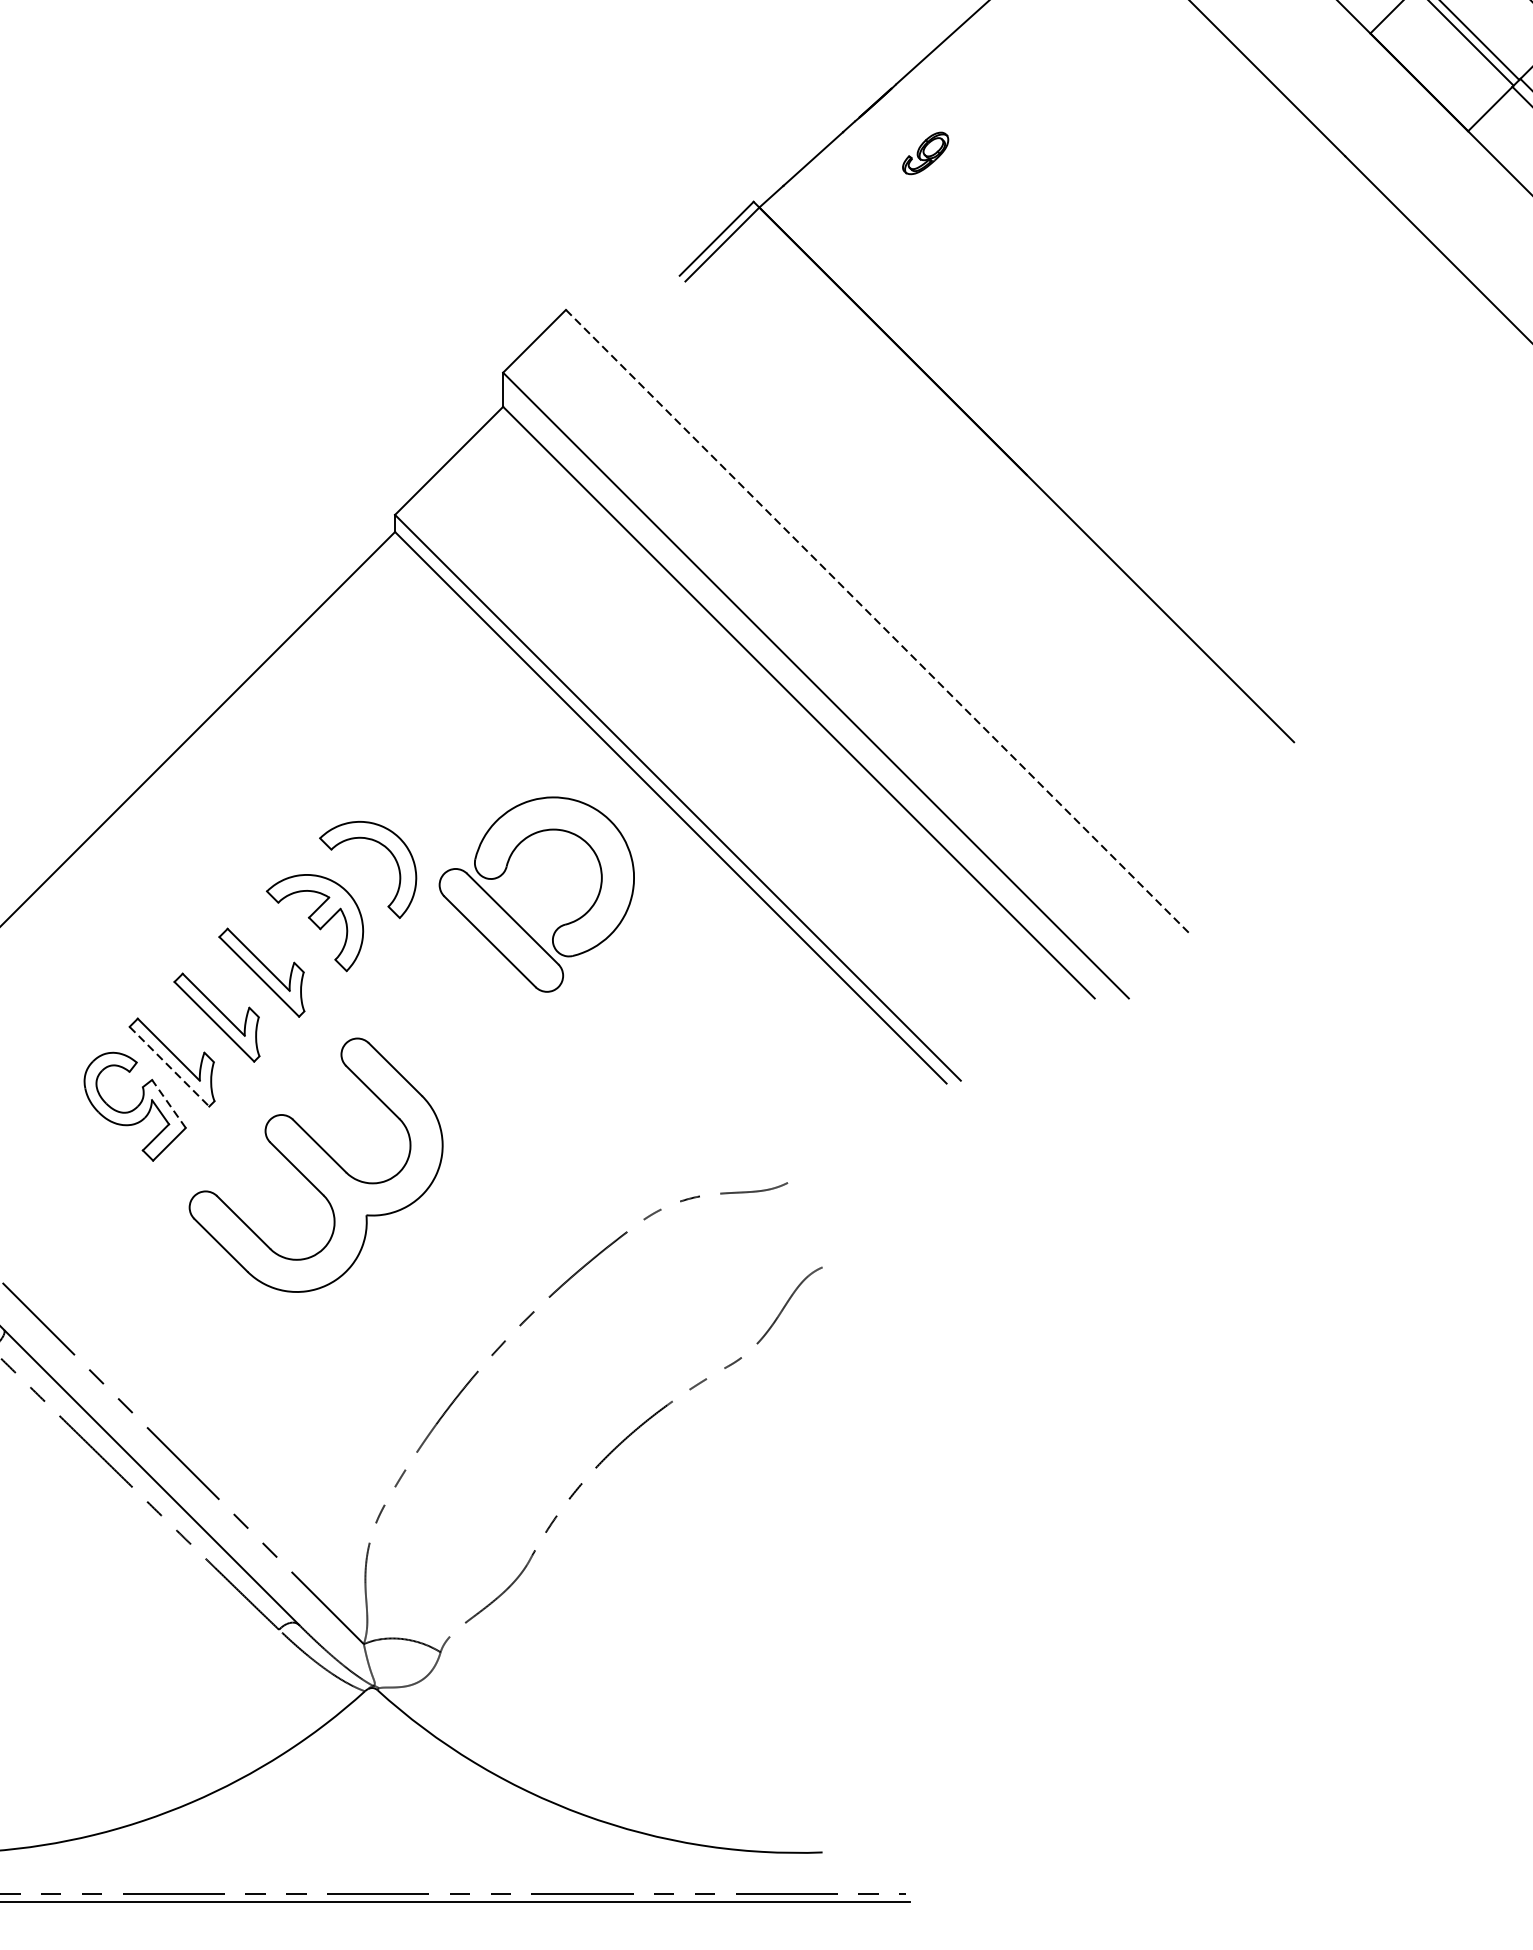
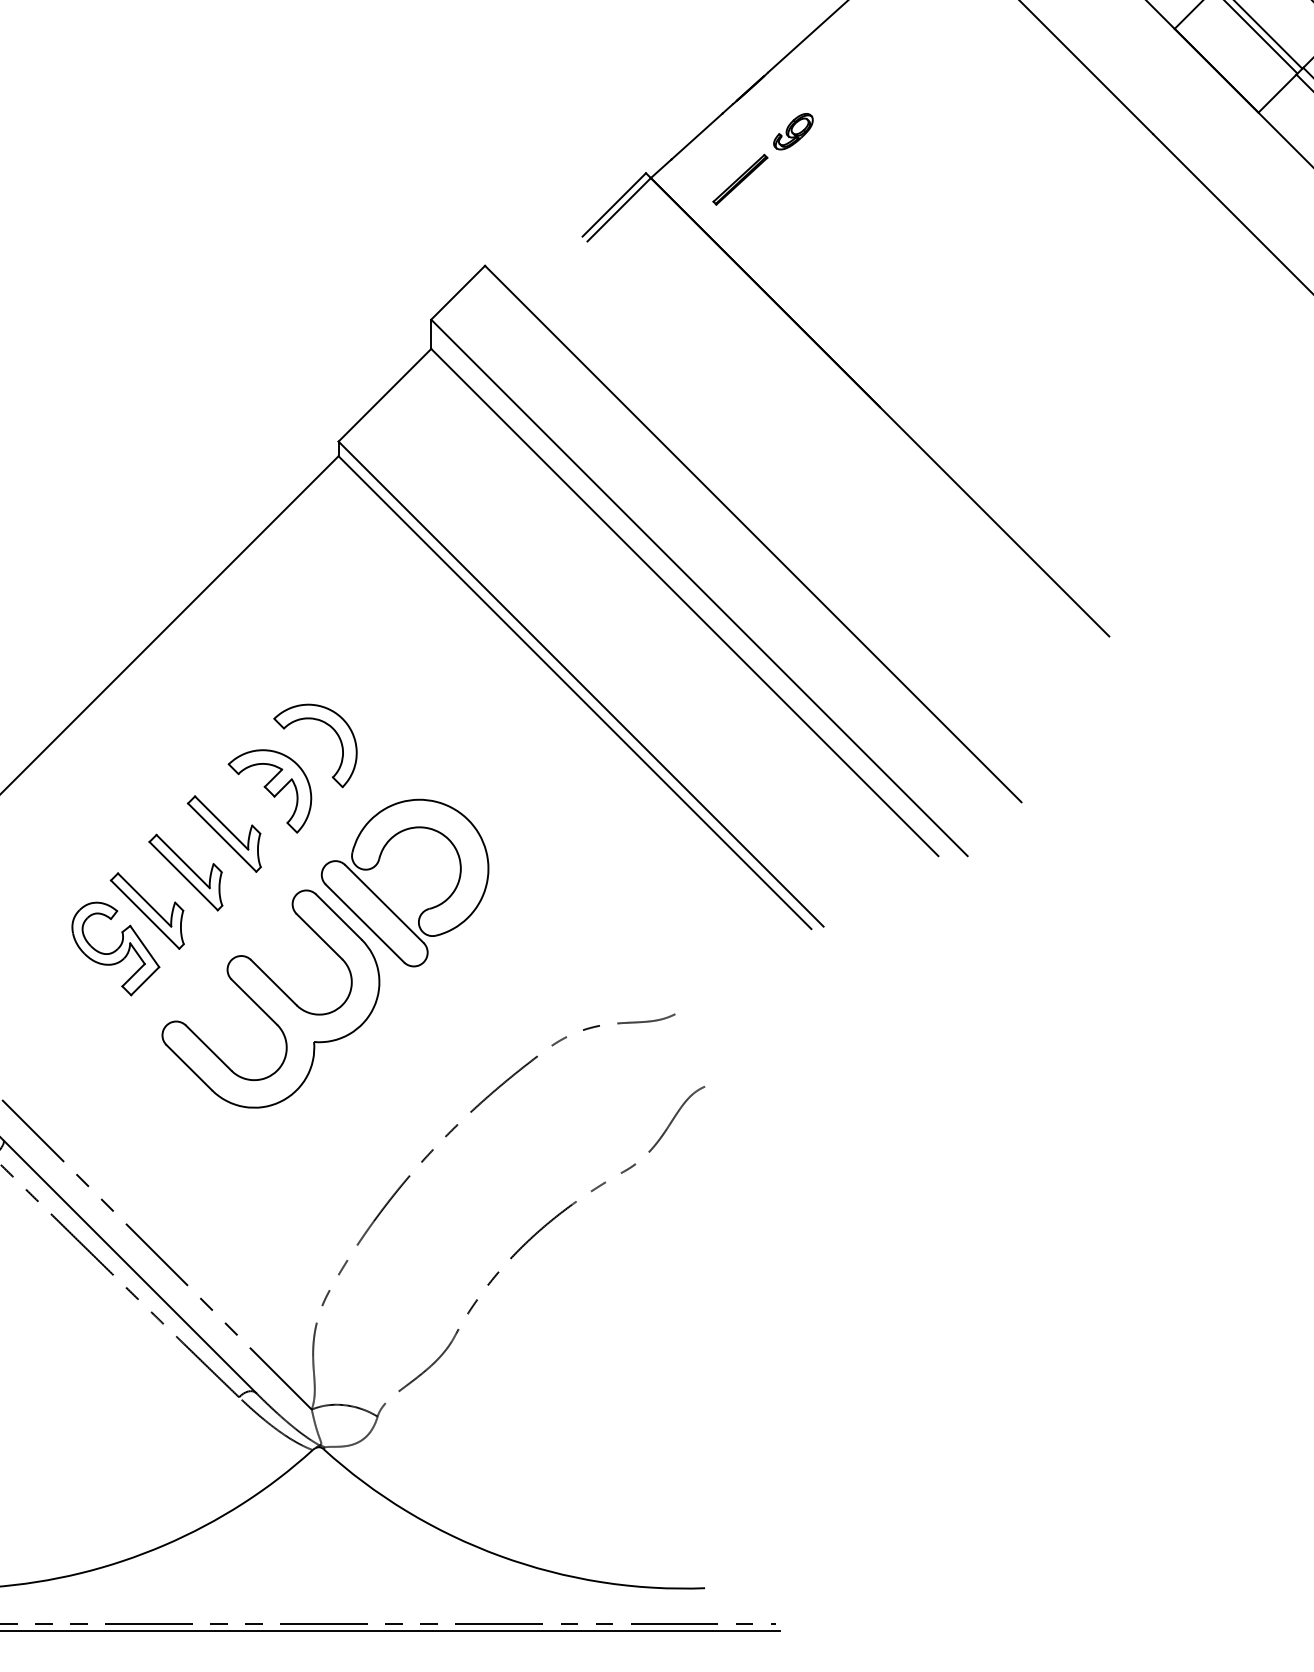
part: (863, 209) -> (740, 179), added
line: (879, 623) -> (753, 534), dashed -> solid
part: (512, 917) -> (384, 902), moved
line: (169, 1066) -> (145, 914), dashed -> solid
line: (168, 1103) -> (144, 946), dashed -> solid

